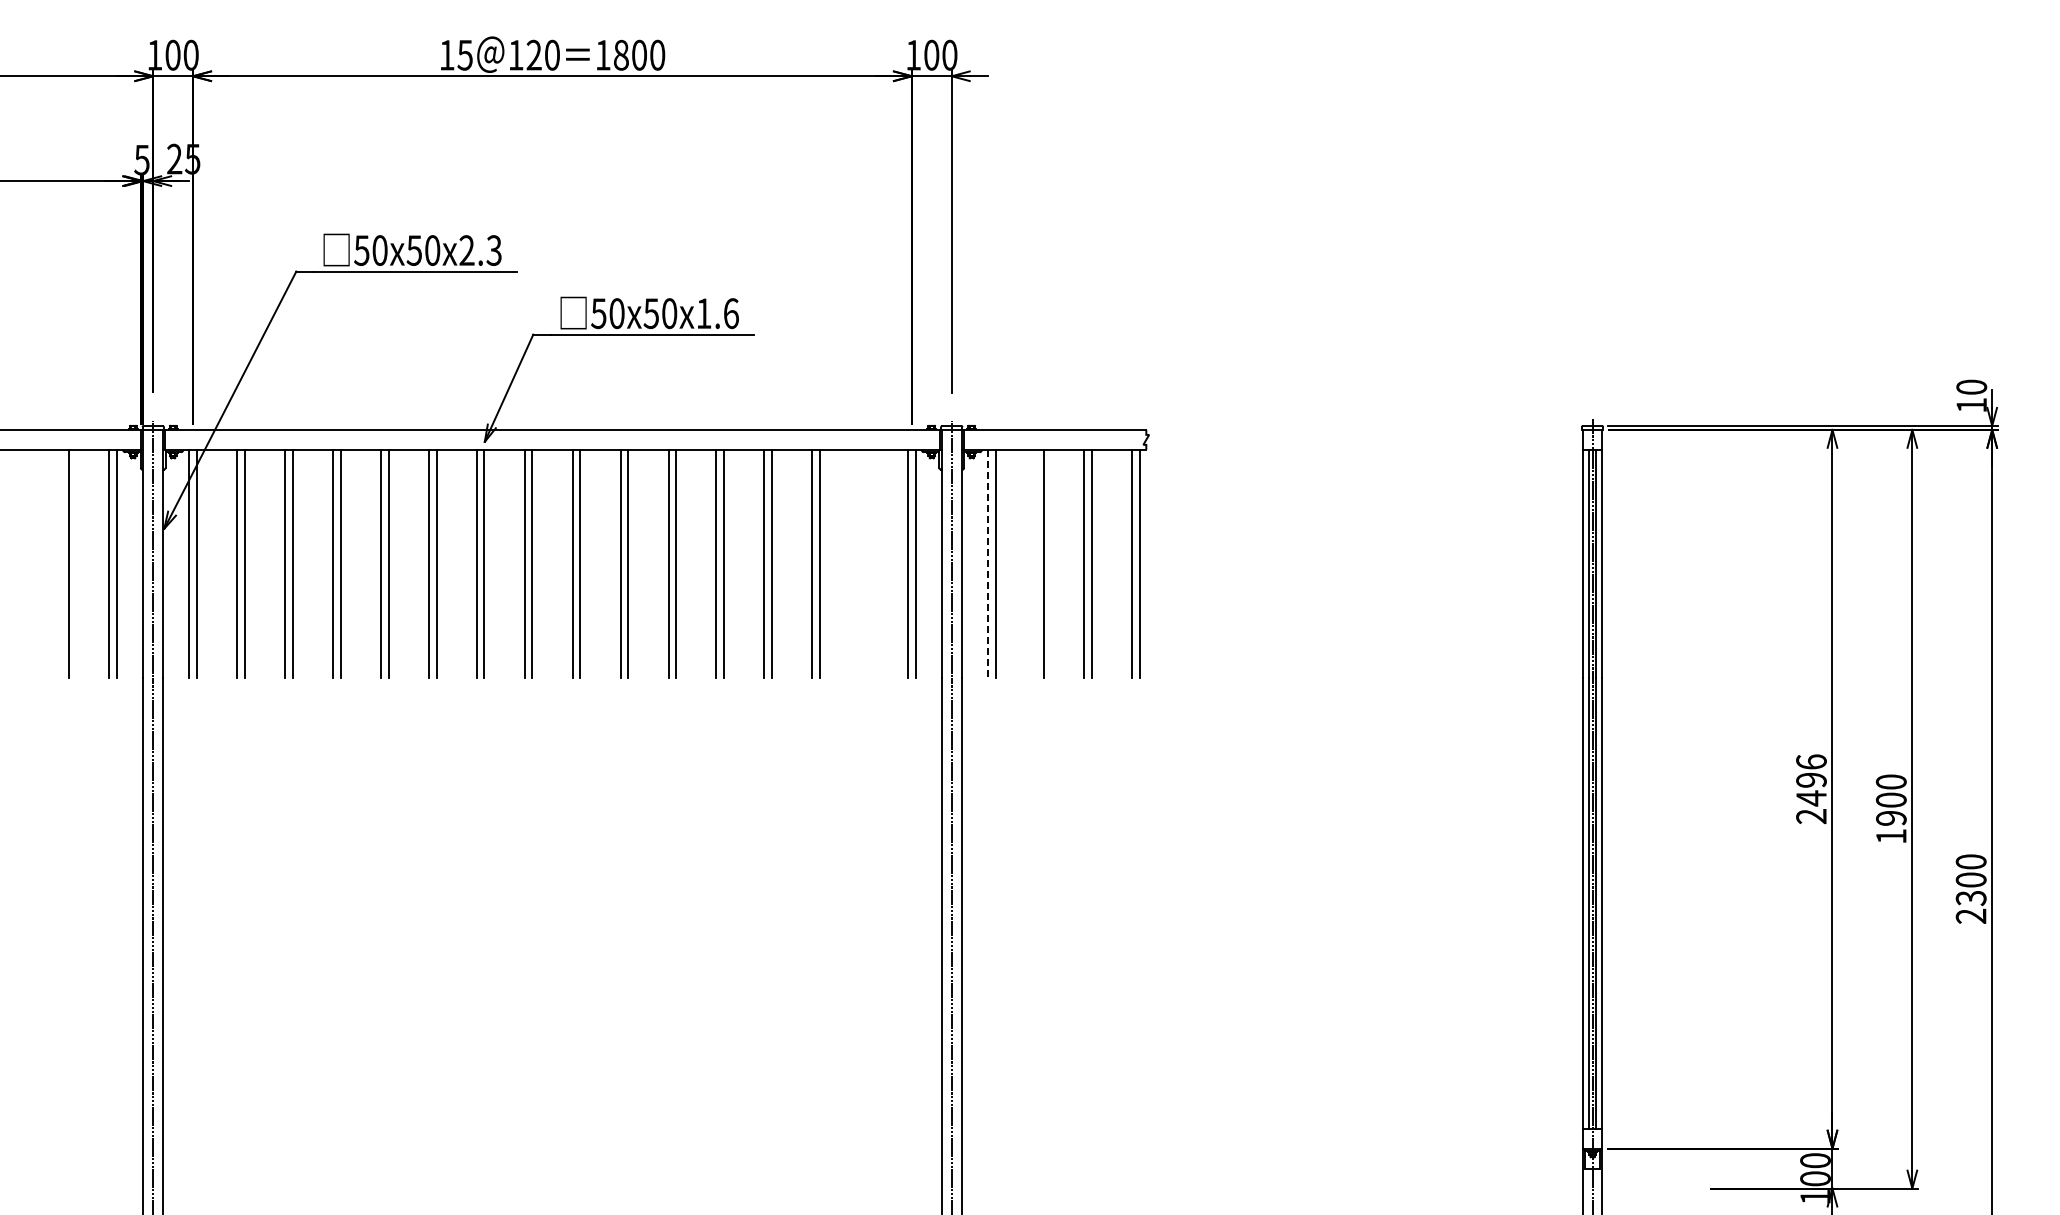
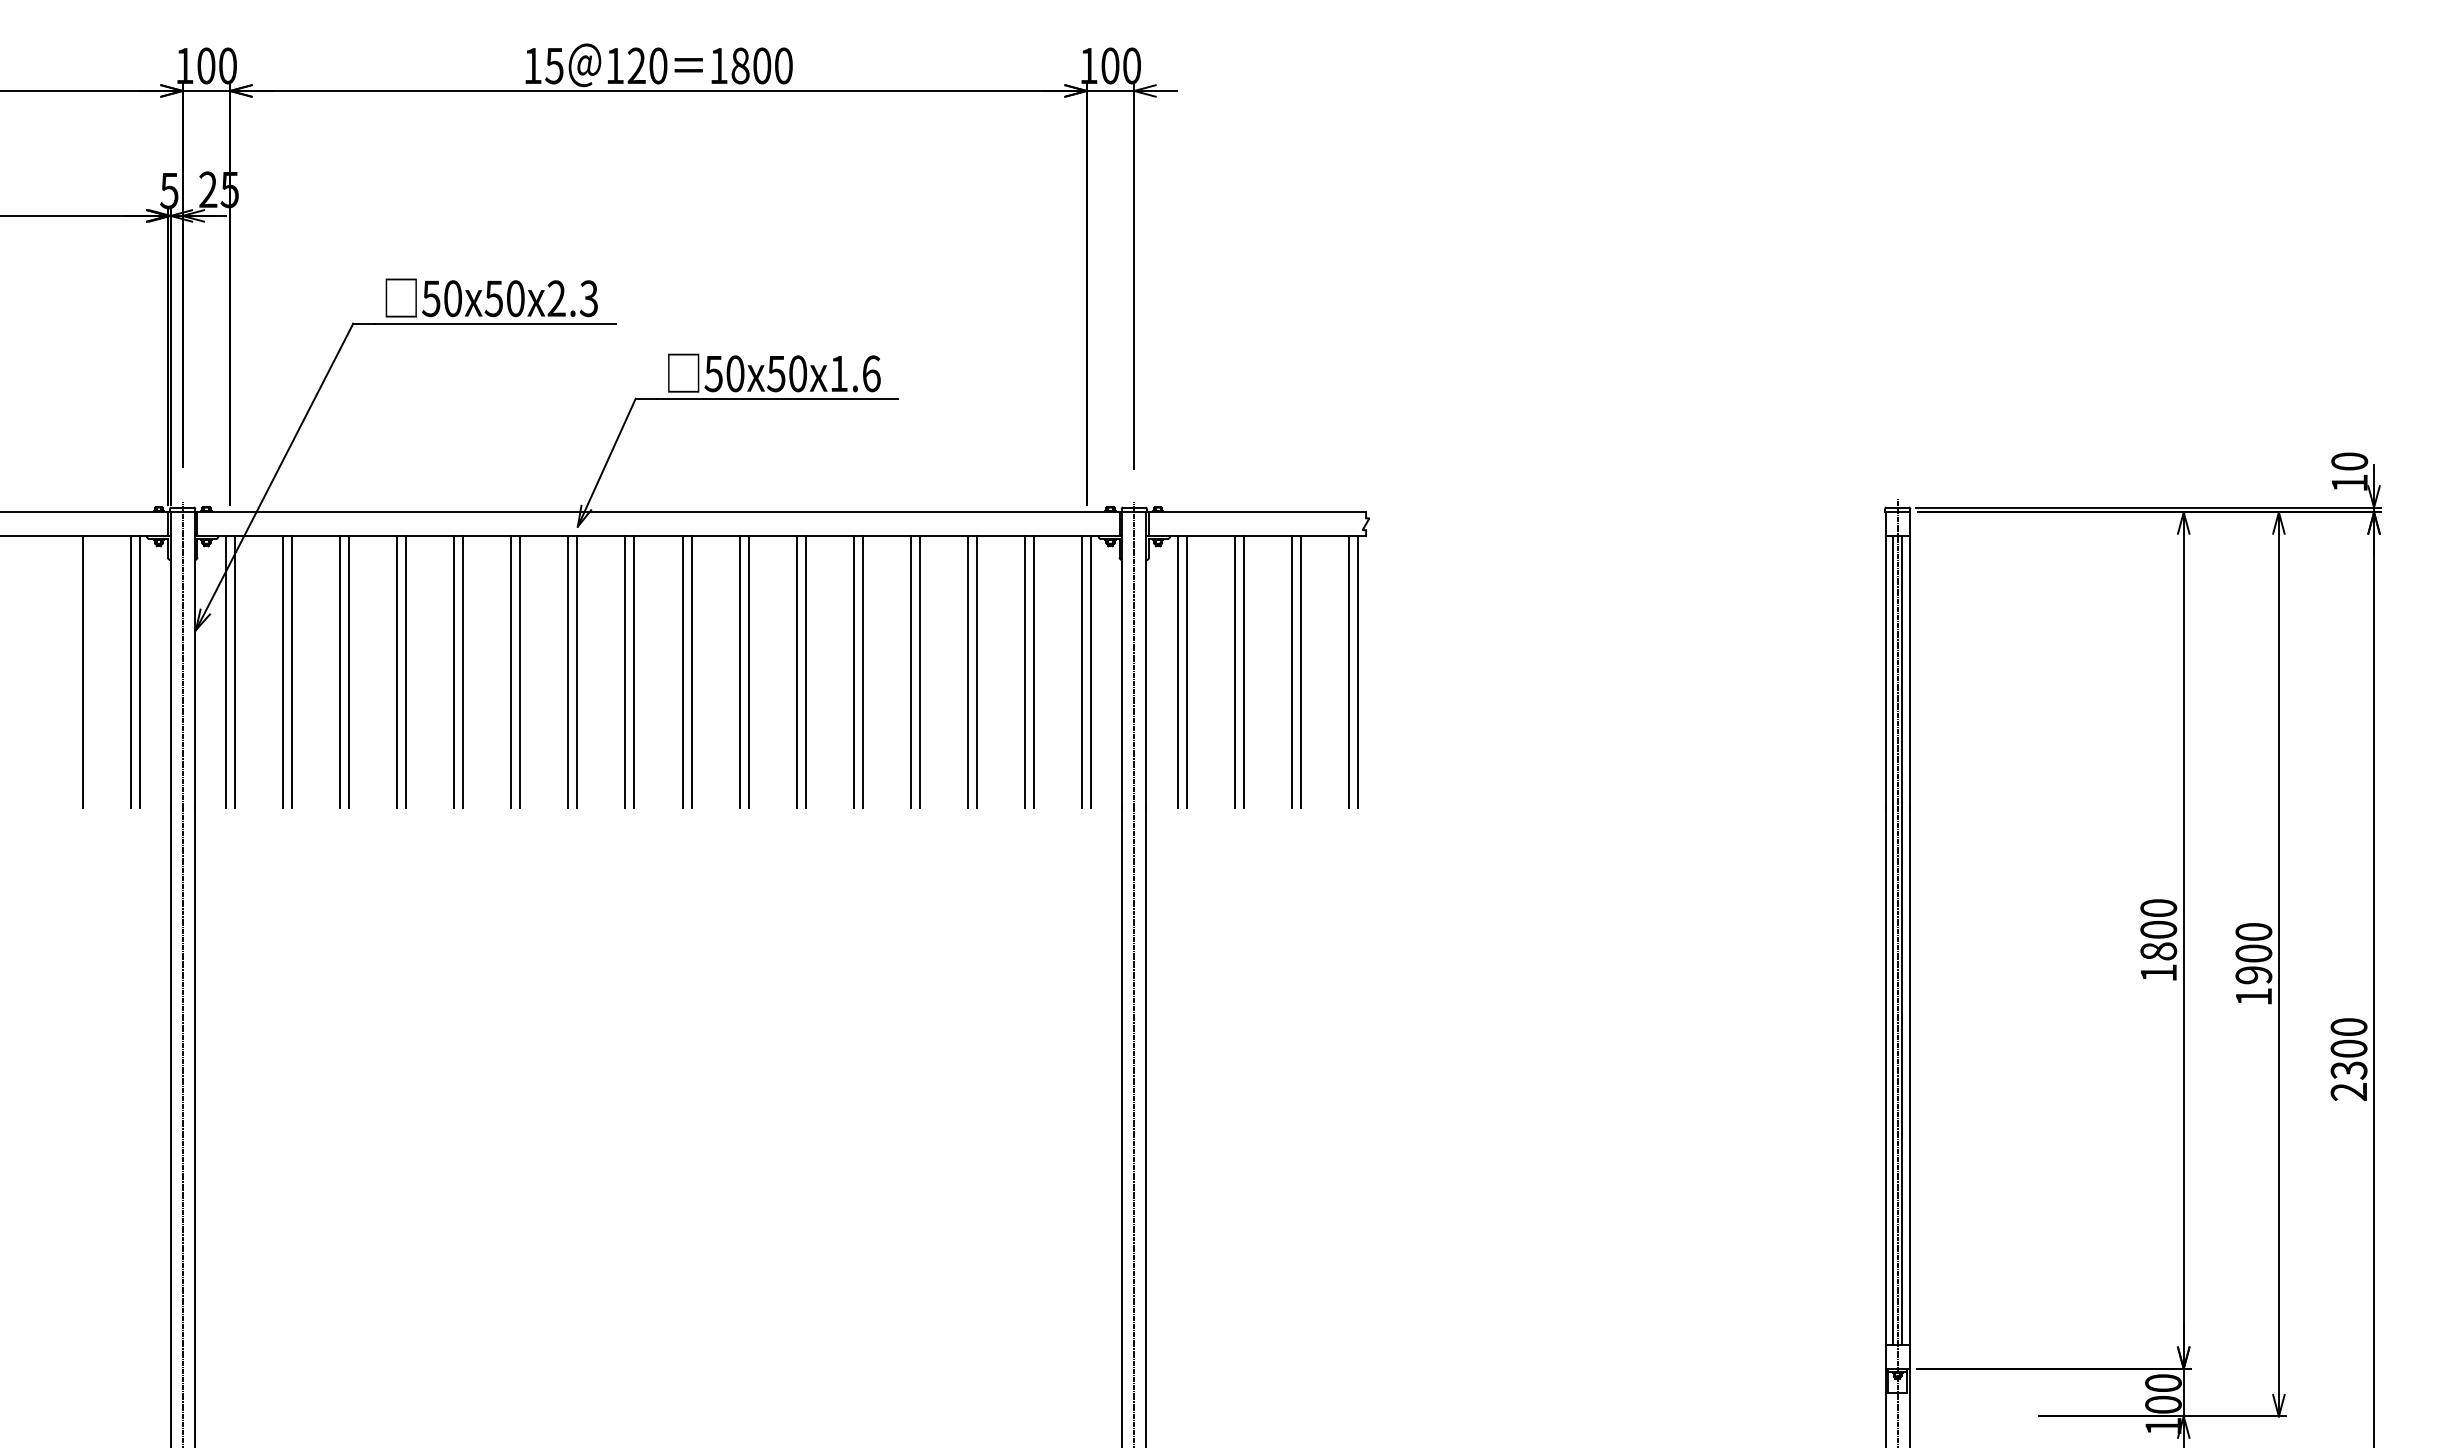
line: (860, 563) -> (1025, 671), added
line: (867, 563) -> (1033, 671), added
line: (1036, 563) -> (1235, 671), added
line: (988, 564) -> (1178, 672), dashed -> solid
text: (1811, 789) -> (2158, 940), 2496 -> 1800

